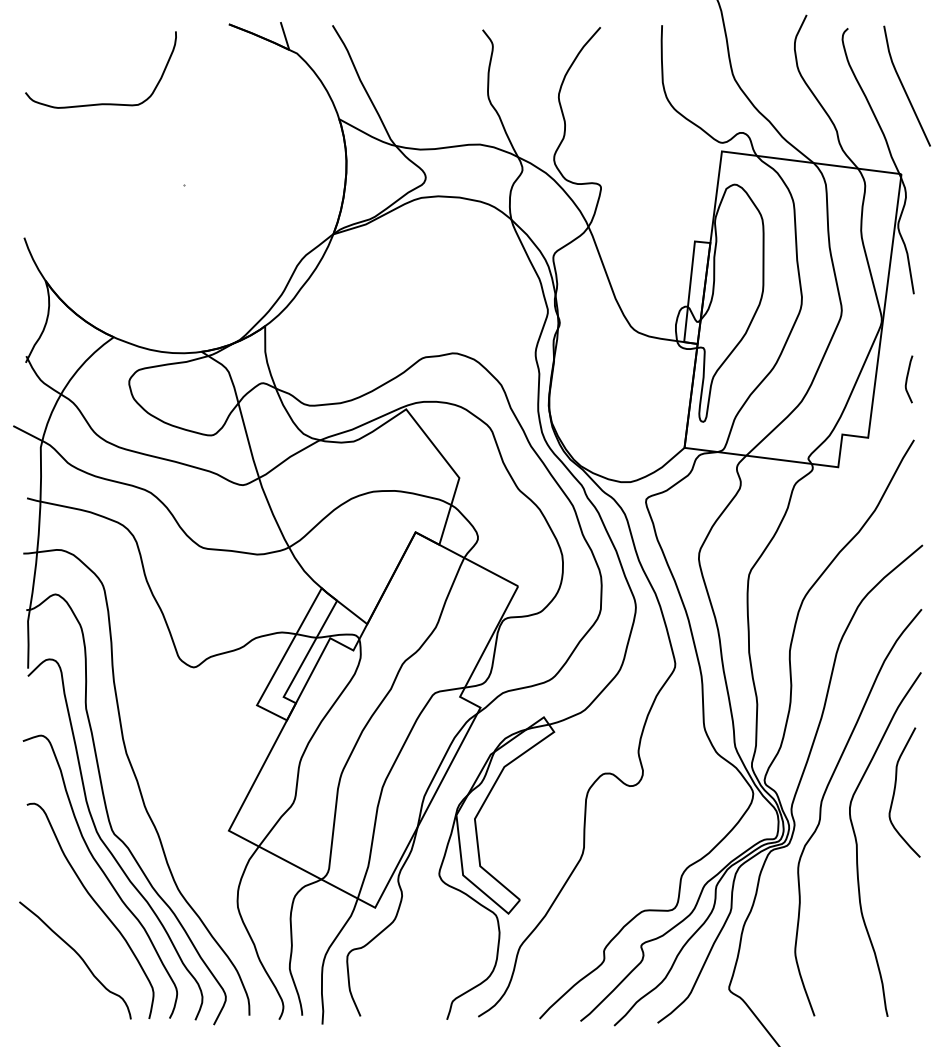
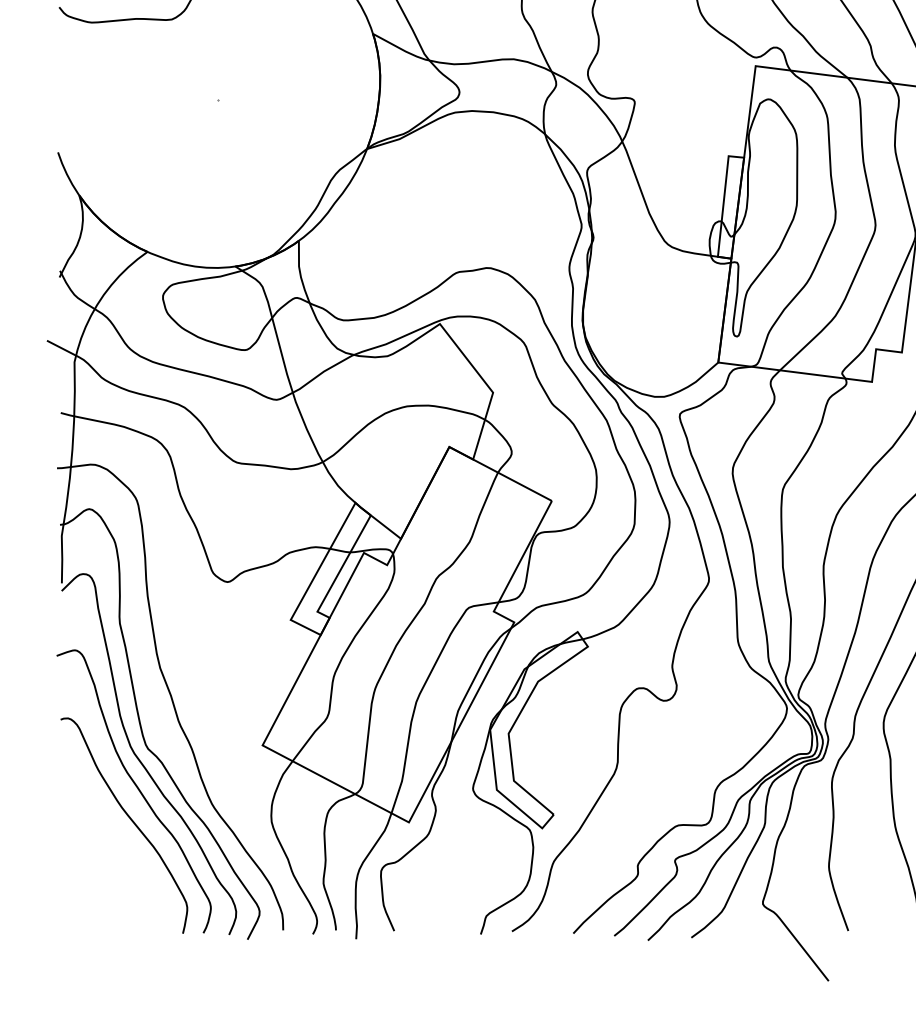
curve: (78, 956) -> (112, 871), removed

